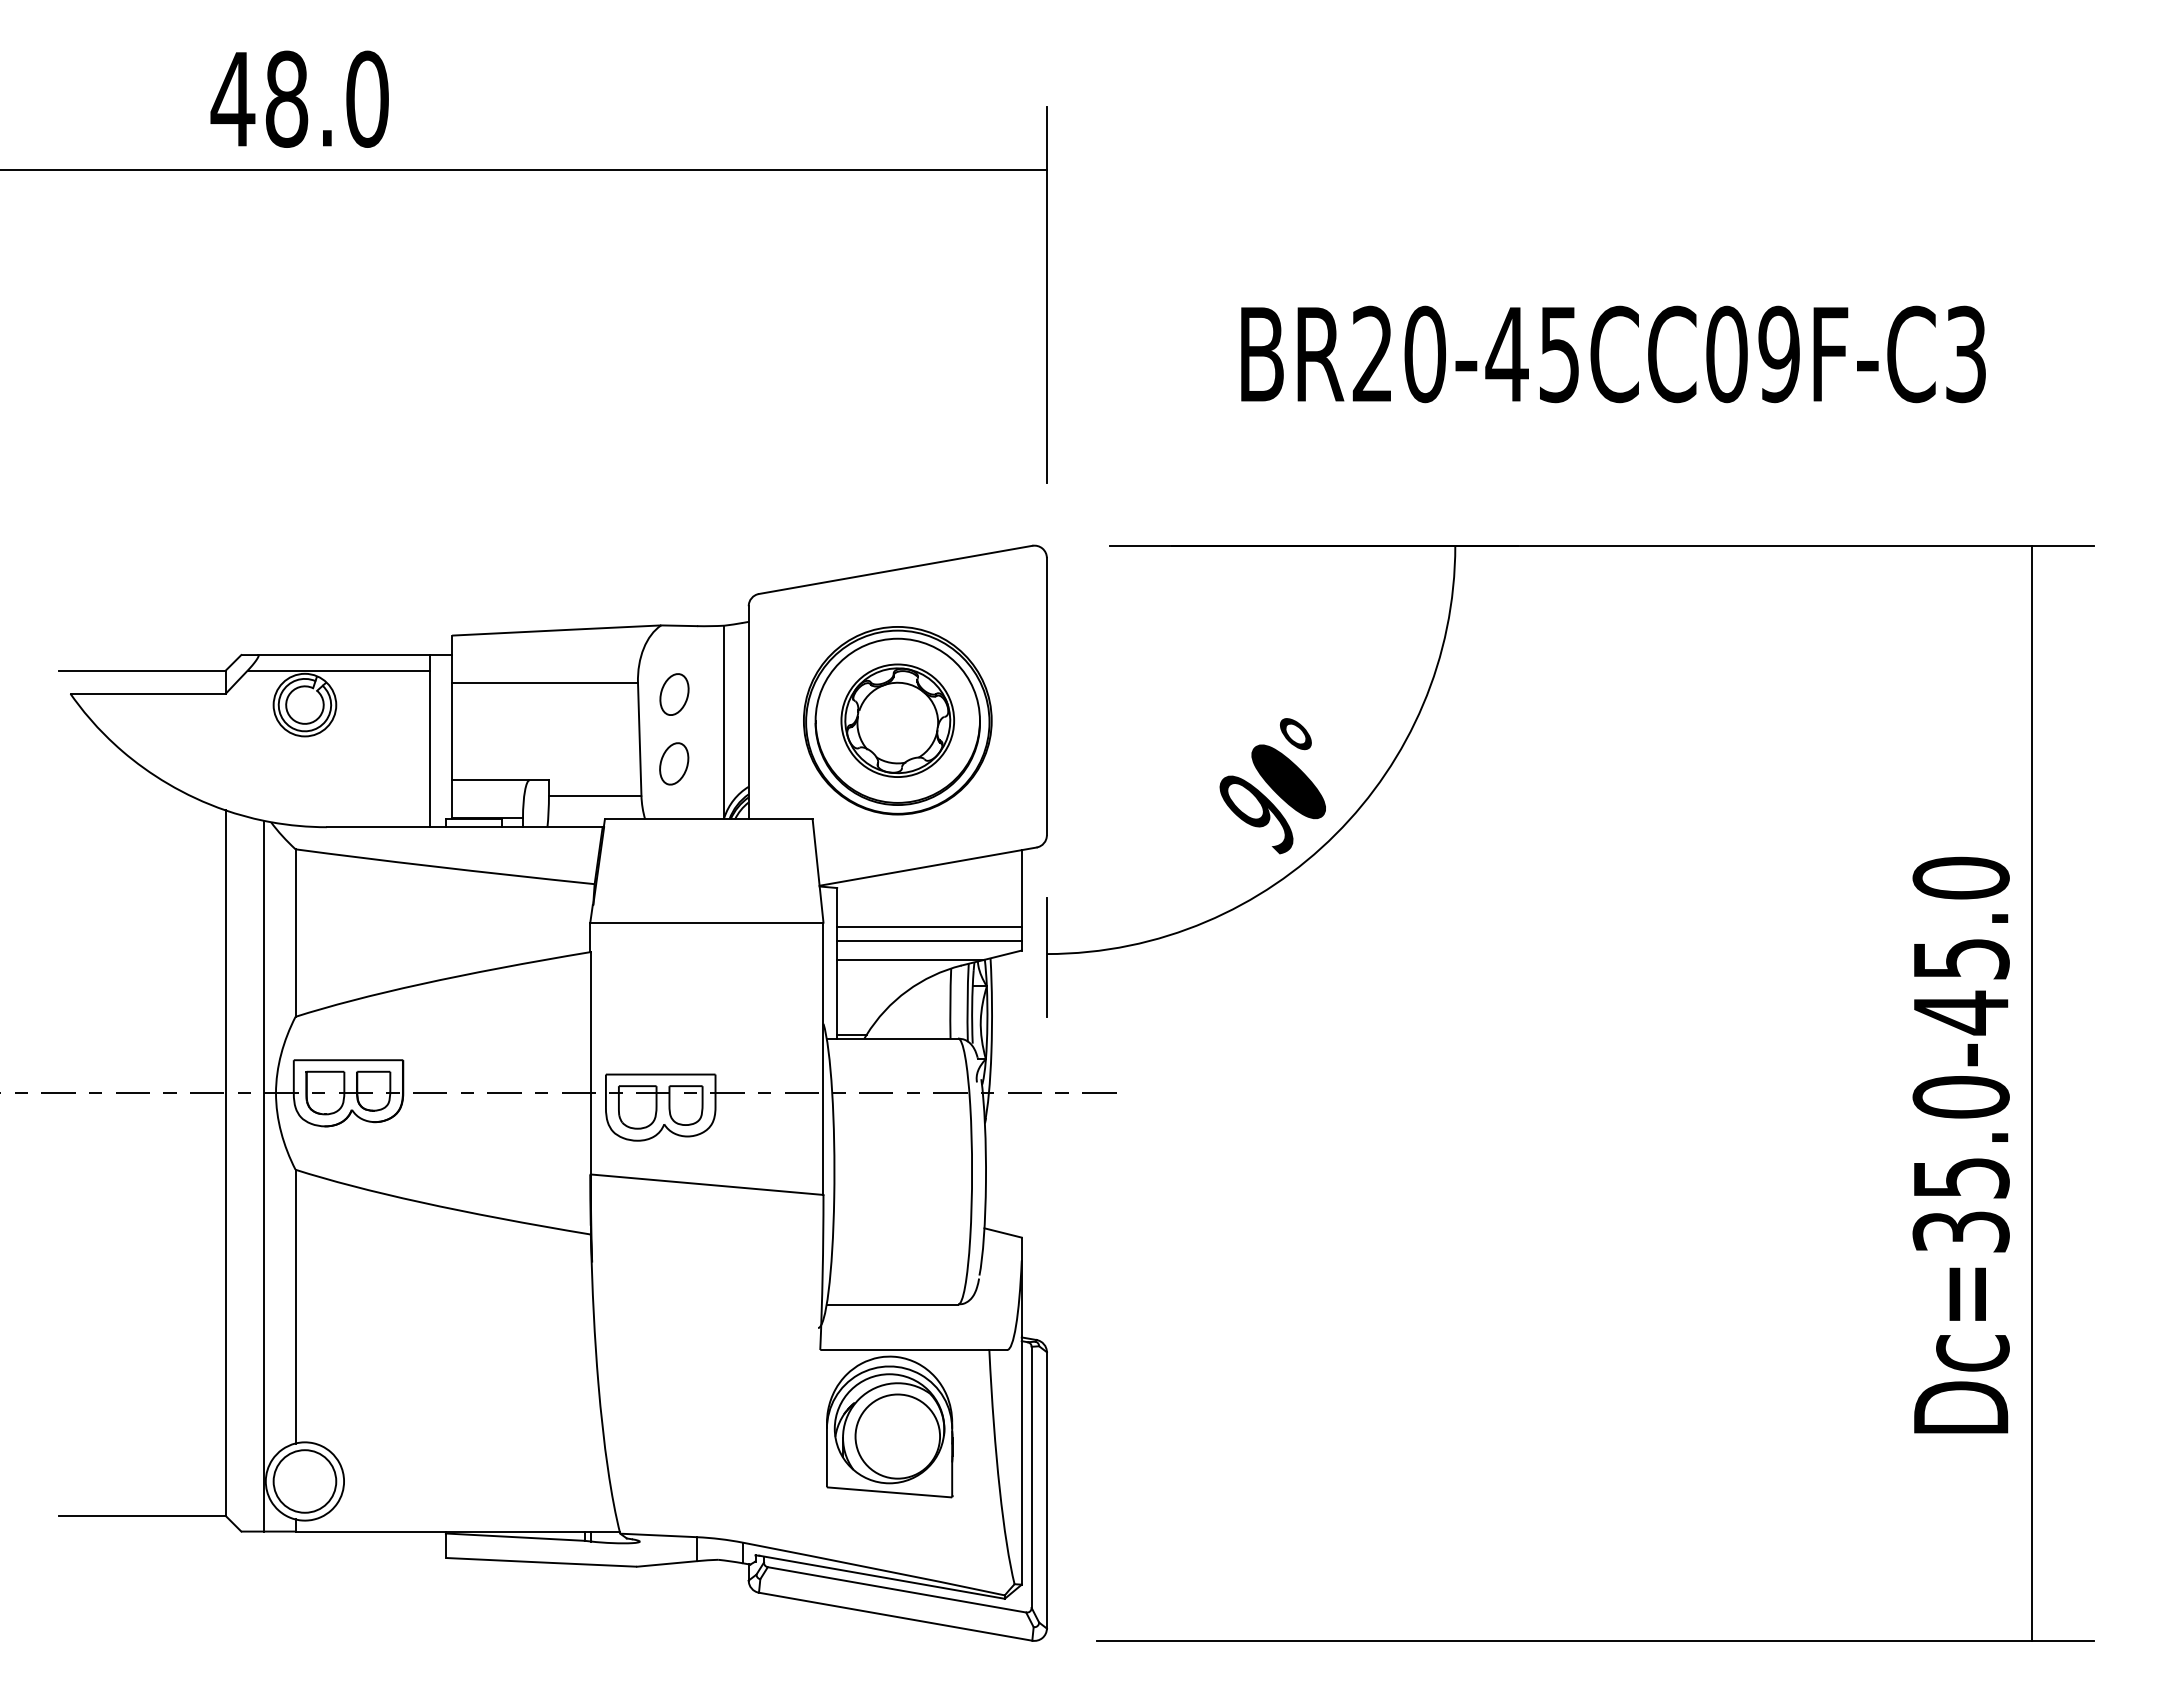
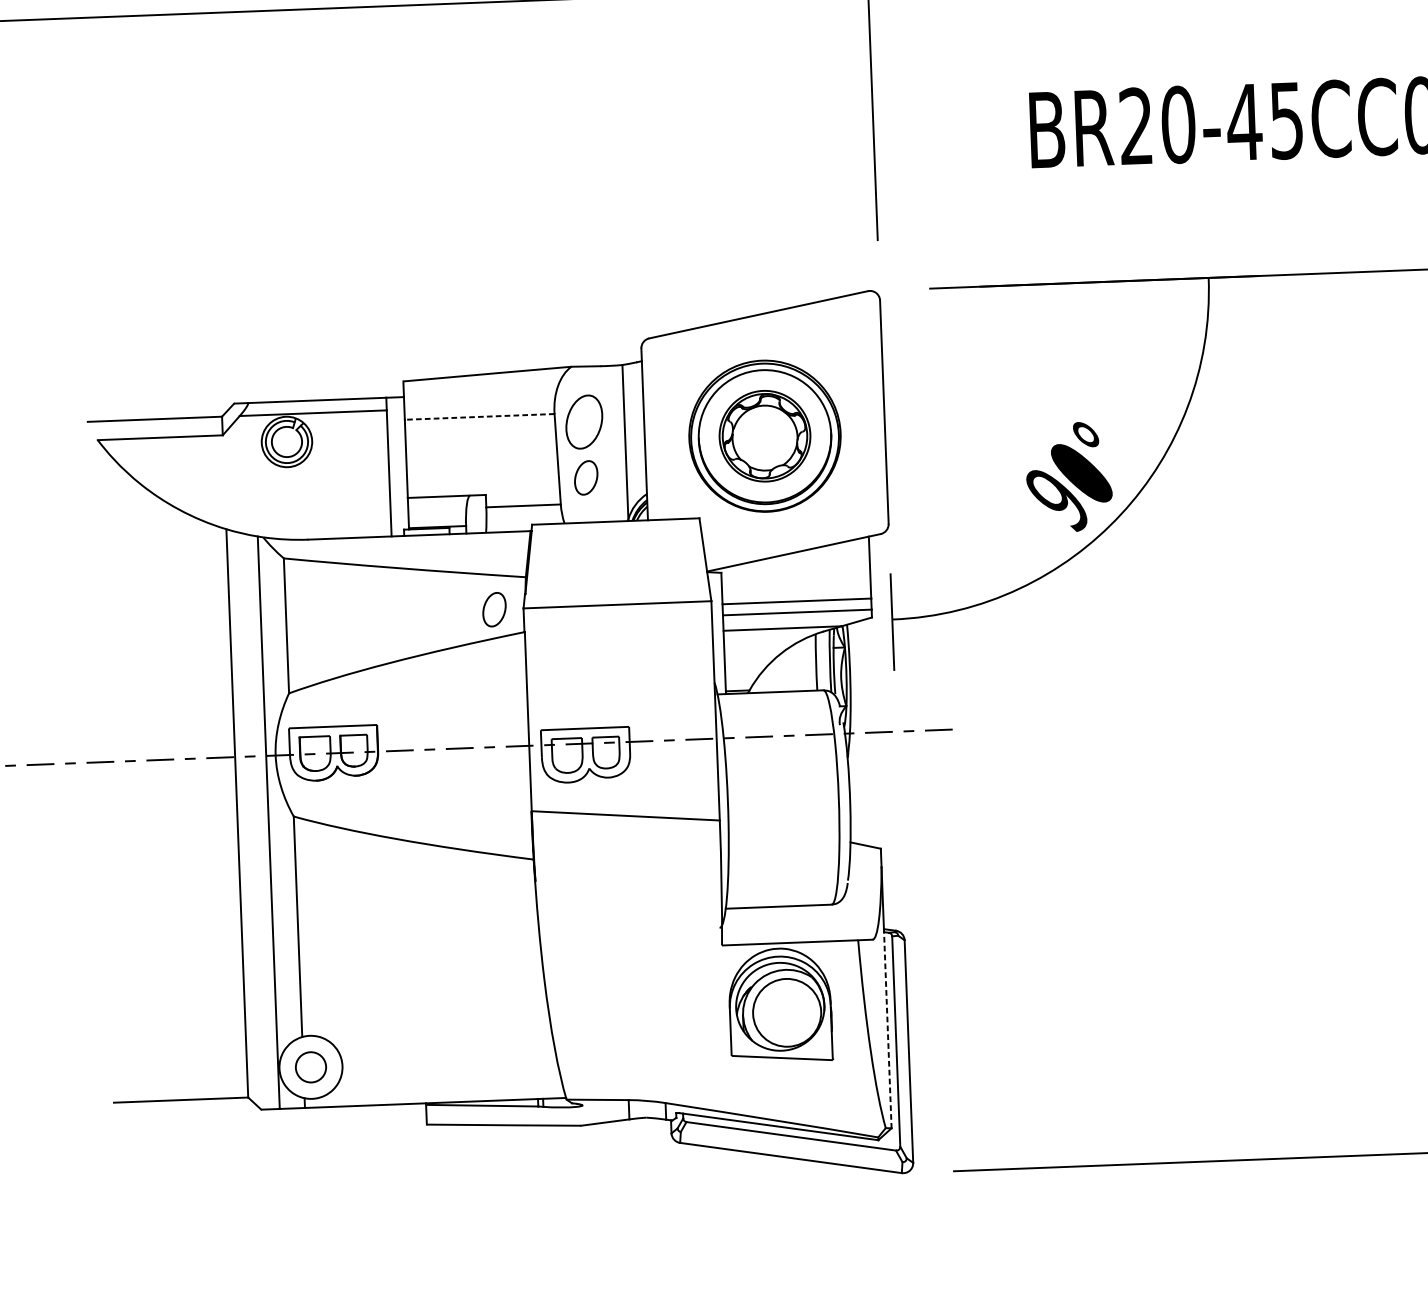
line: (545, 683) -> (480, 417), solid -> dashed
part: (674, 694) -> (584, 421), size x1.6
part: (554, 922) -> (494, 609), added
line: (1021, 1460) -> (887, 1028), solid -> dashed
circle: (304, 1481) -> (310, 1067), size x0.6

